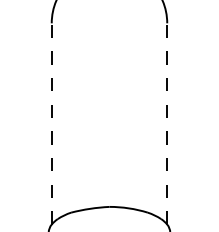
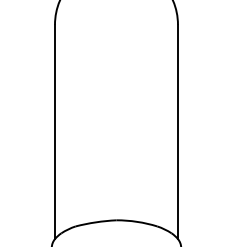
line: (52, 123) -> (55, 131), dashed -> solid
line: (166, 123) -> (177, 131), dashed -> solid

